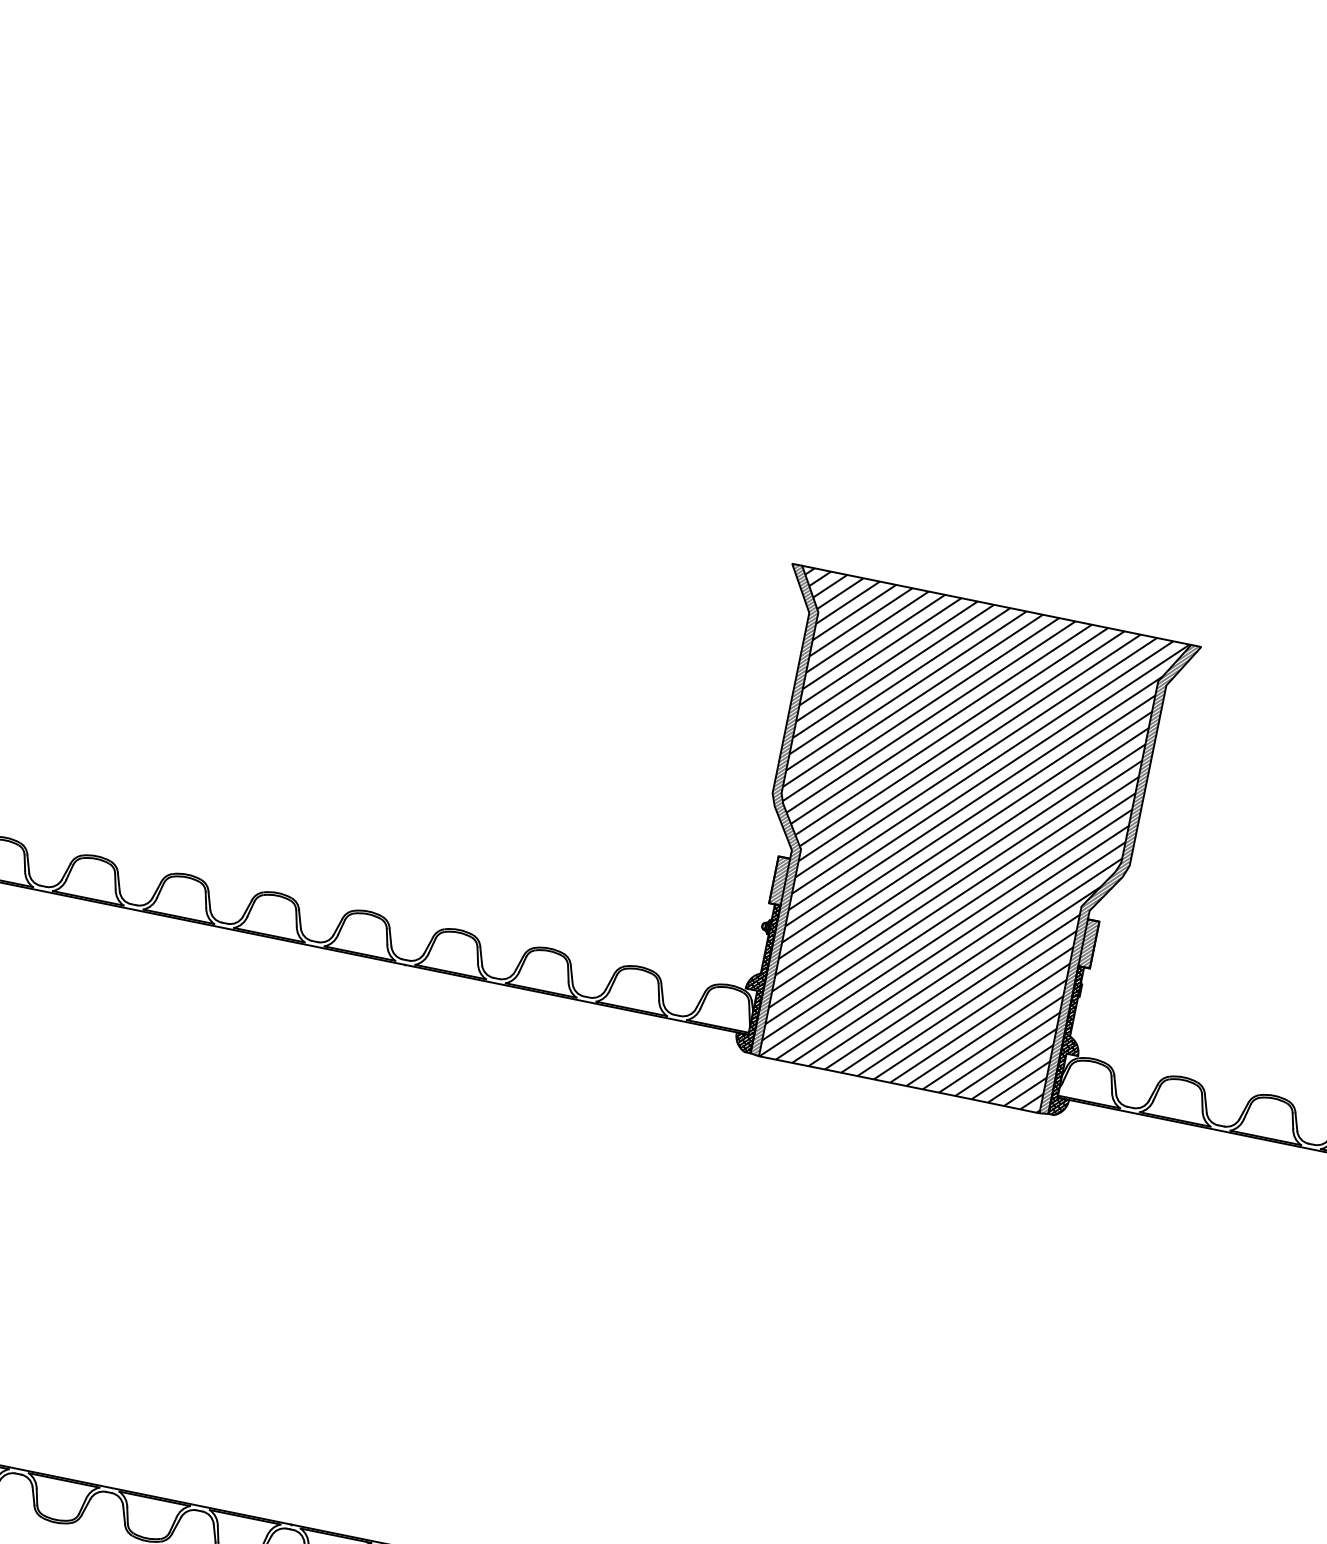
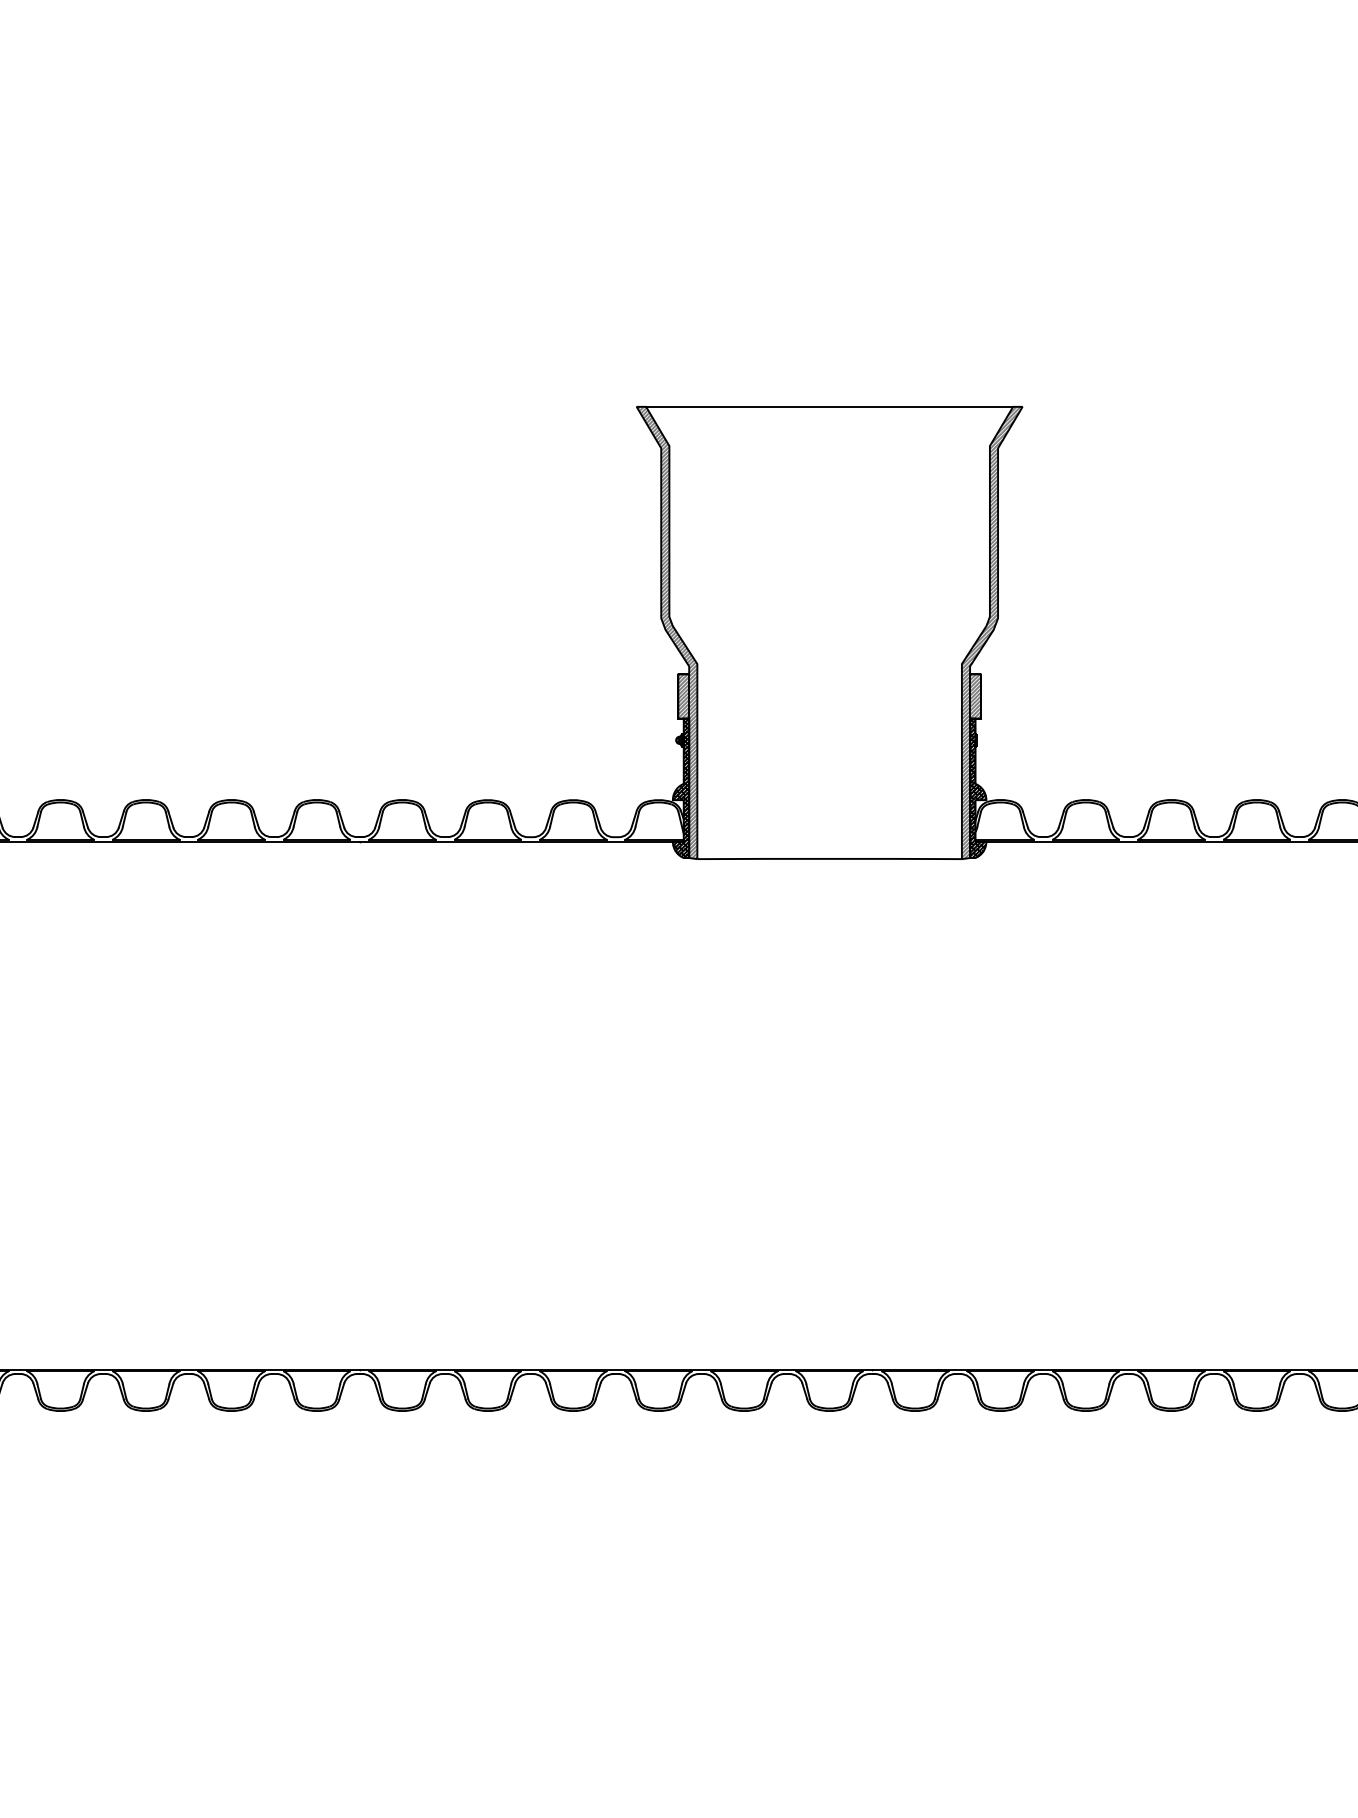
hatch: (949, 844) -> (830, 632), removed

